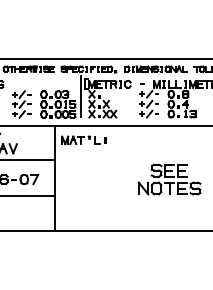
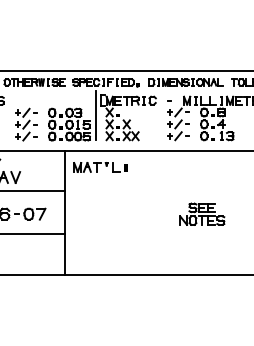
part: (169, 179) -> (202, 214), size x0.6

